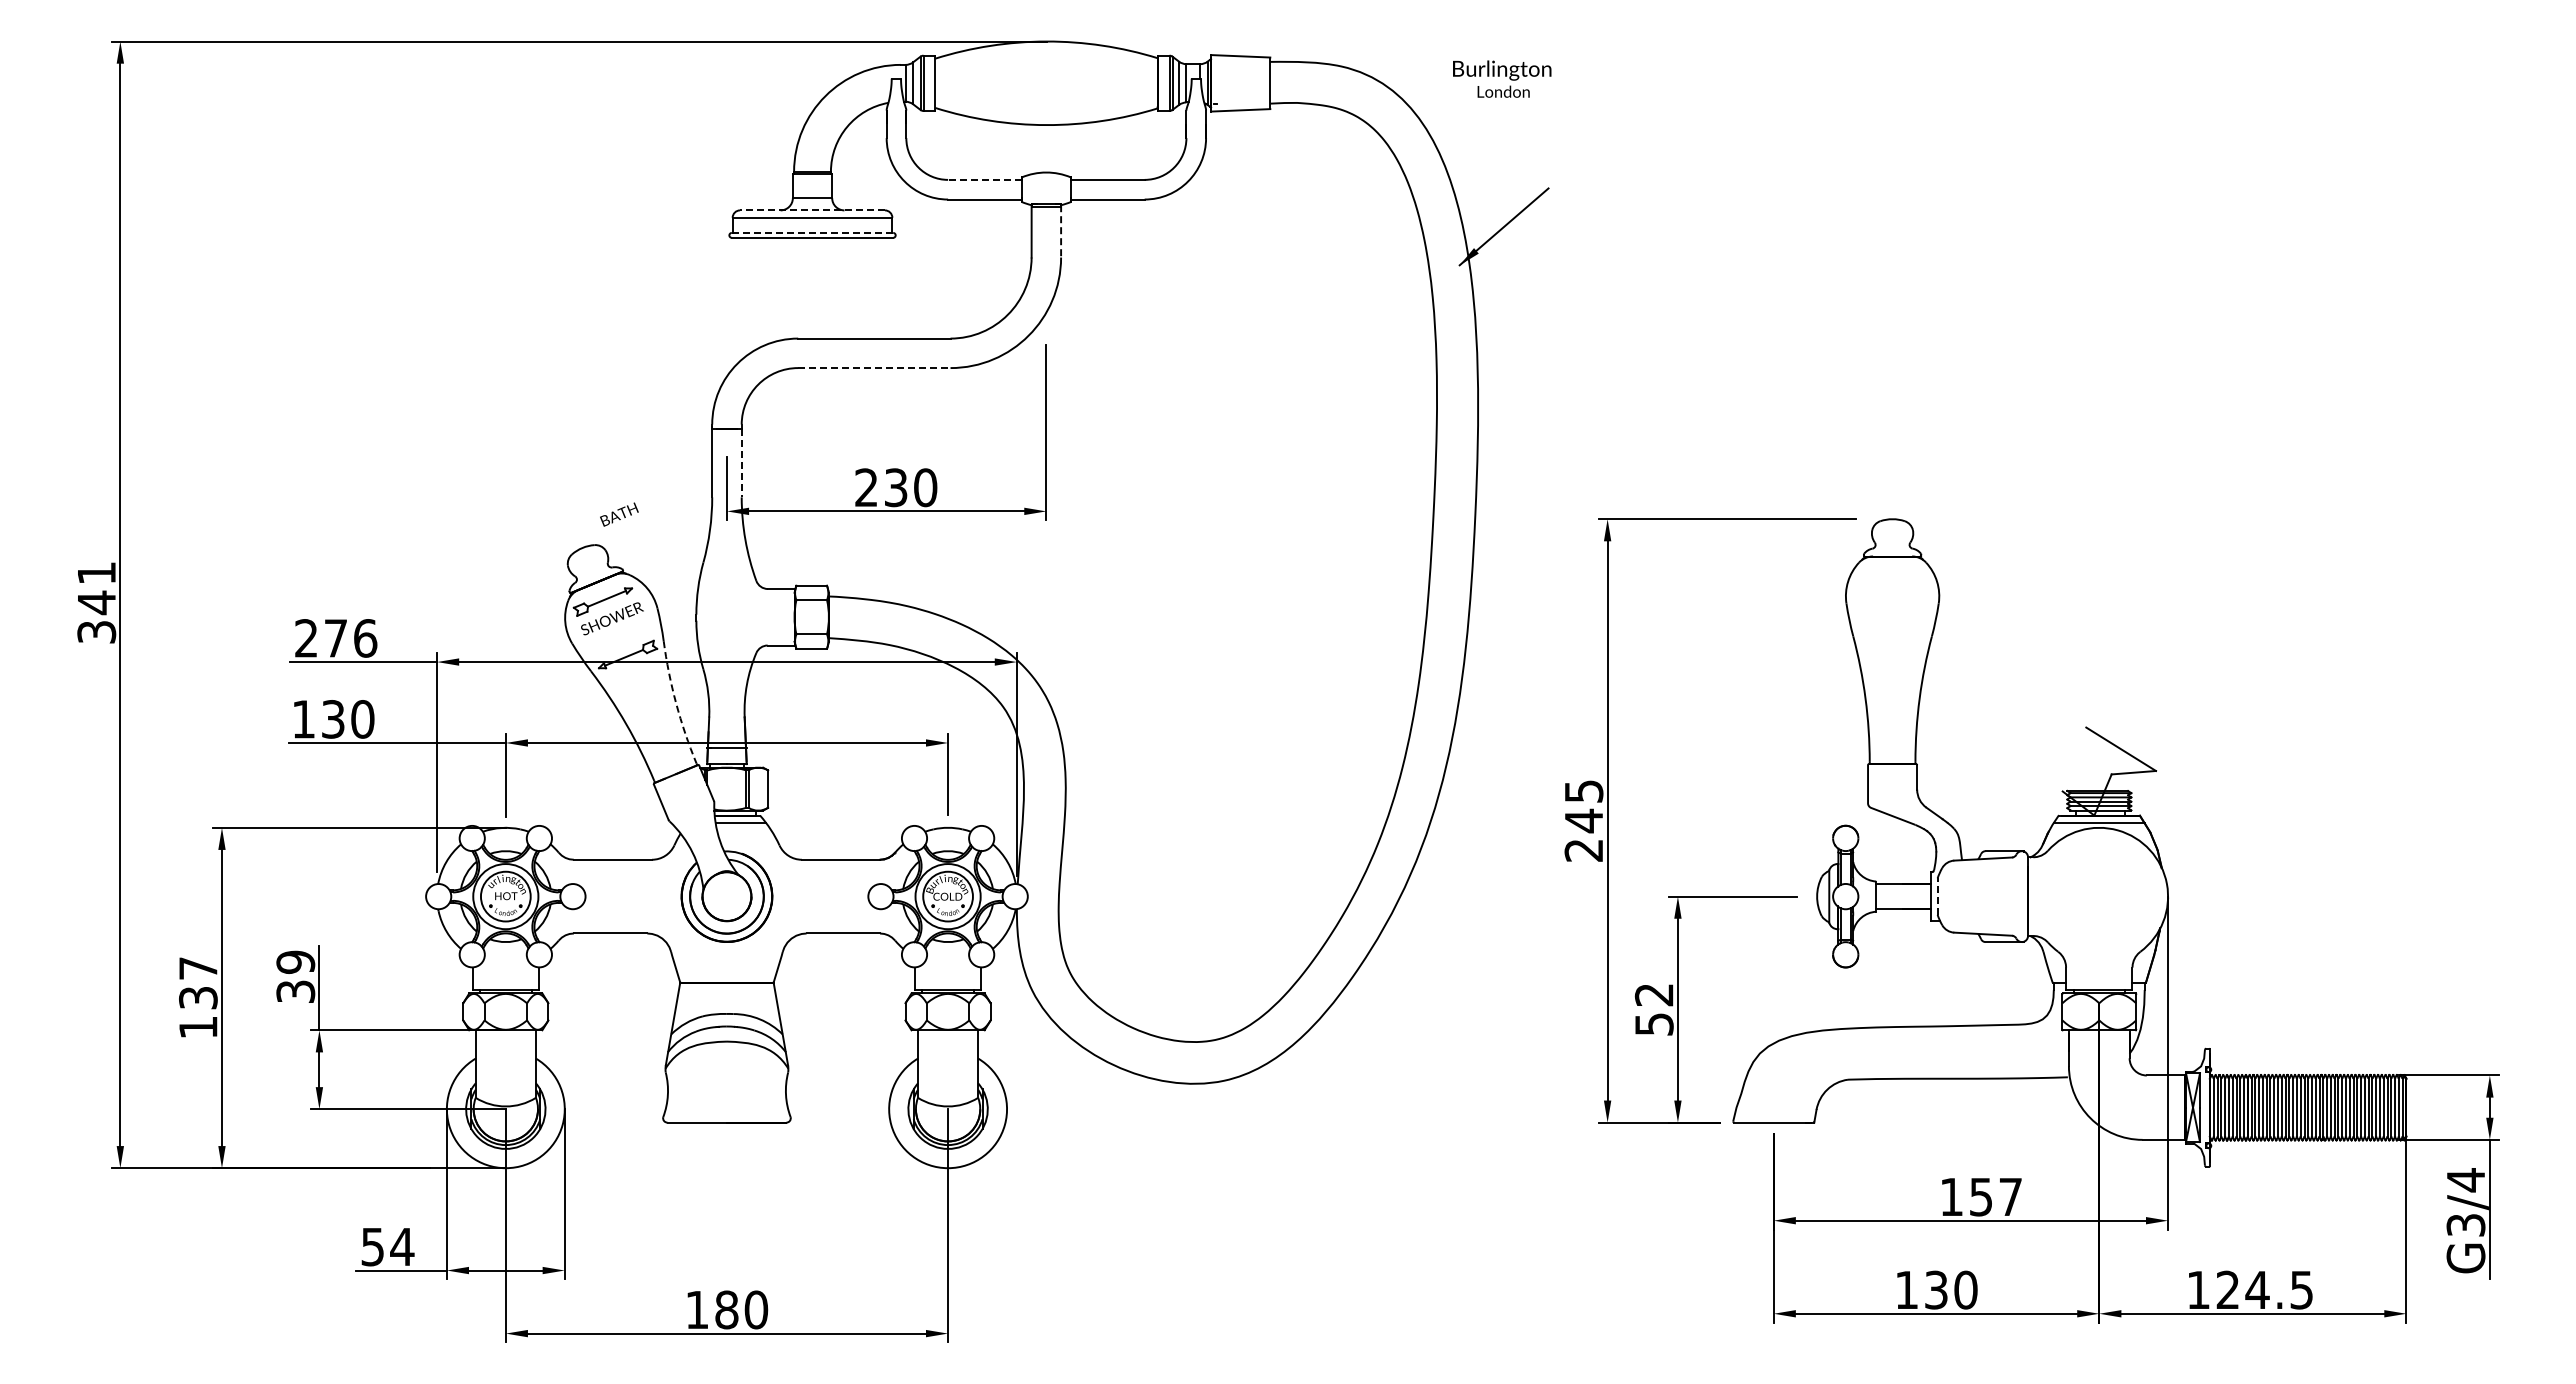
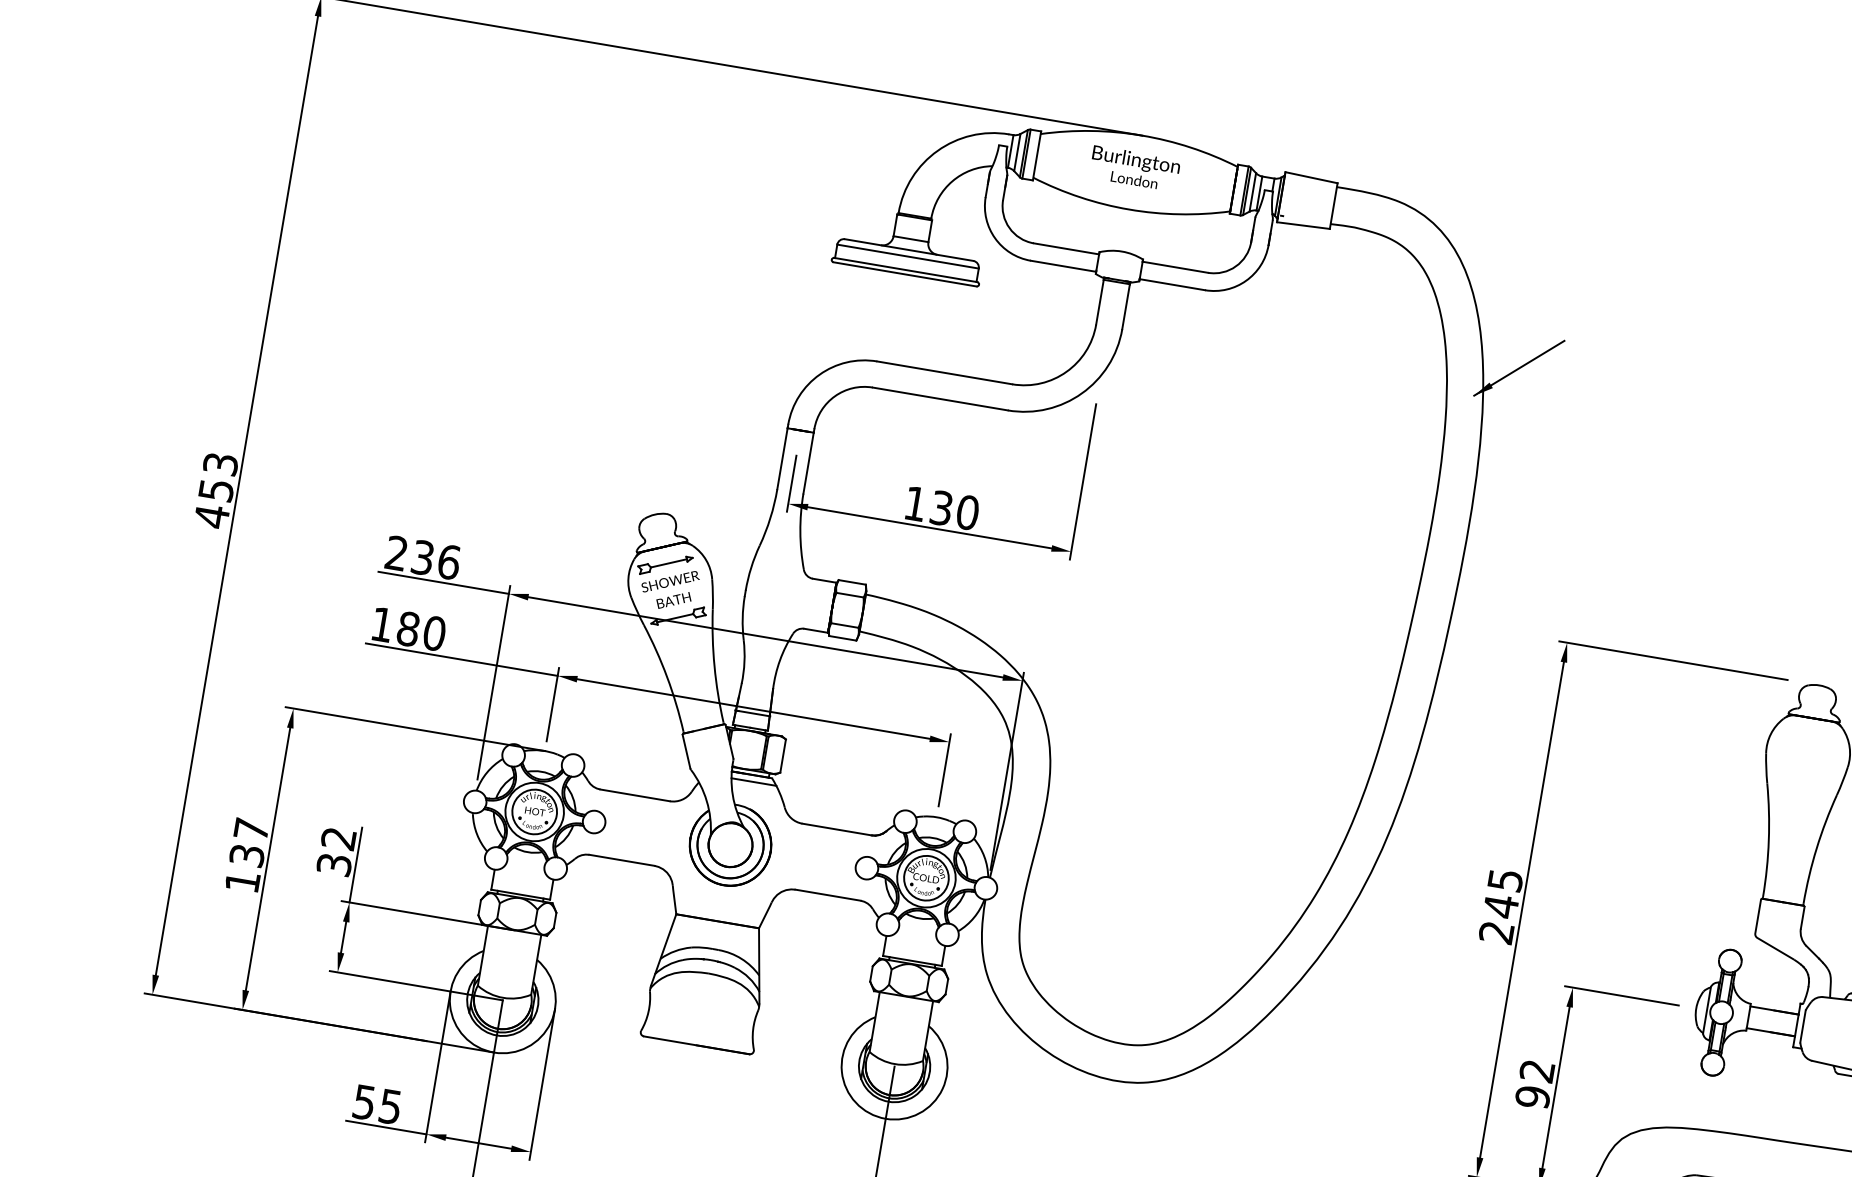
text: (1502, 78) -> (1135, 168), moved
line: (984, 179) -> (1066, 248), dashed -> solid
line: (812, 210) -> (909, 250), dashed -> solid
line: (1061, 231) -> (1126, 306), dashed -> solid
line: (812, 232) -> (905, 269), dashed -> solid
line: (874, 368) -> (940, 399), dashed -> solid
line: (741, 463) -> (808, 463), dashed -> solid
text: (866, 487) -> (915, 503), 230 -> 130
text: (619, 514) -> (674, 600), moved
text: (96, 603) -> (216, 491), 341 -> 453
text: (335, 638) -> (422, 557), 276 -> 236
arc: (676, 703) -> (714, 666), dashed -> solid
text: (332, 719) -> (407, 629), 130 -> 180
line: (1937, 896) -> (1802, 1026), dashed -> solid
text: (295, 961) -> (338, 837), 39 -> 32
text: (1653, 1024) -> (1532, 1097), 52 -> 92
text: (402, 1247) -> (390, 1107), 54 -> 55

